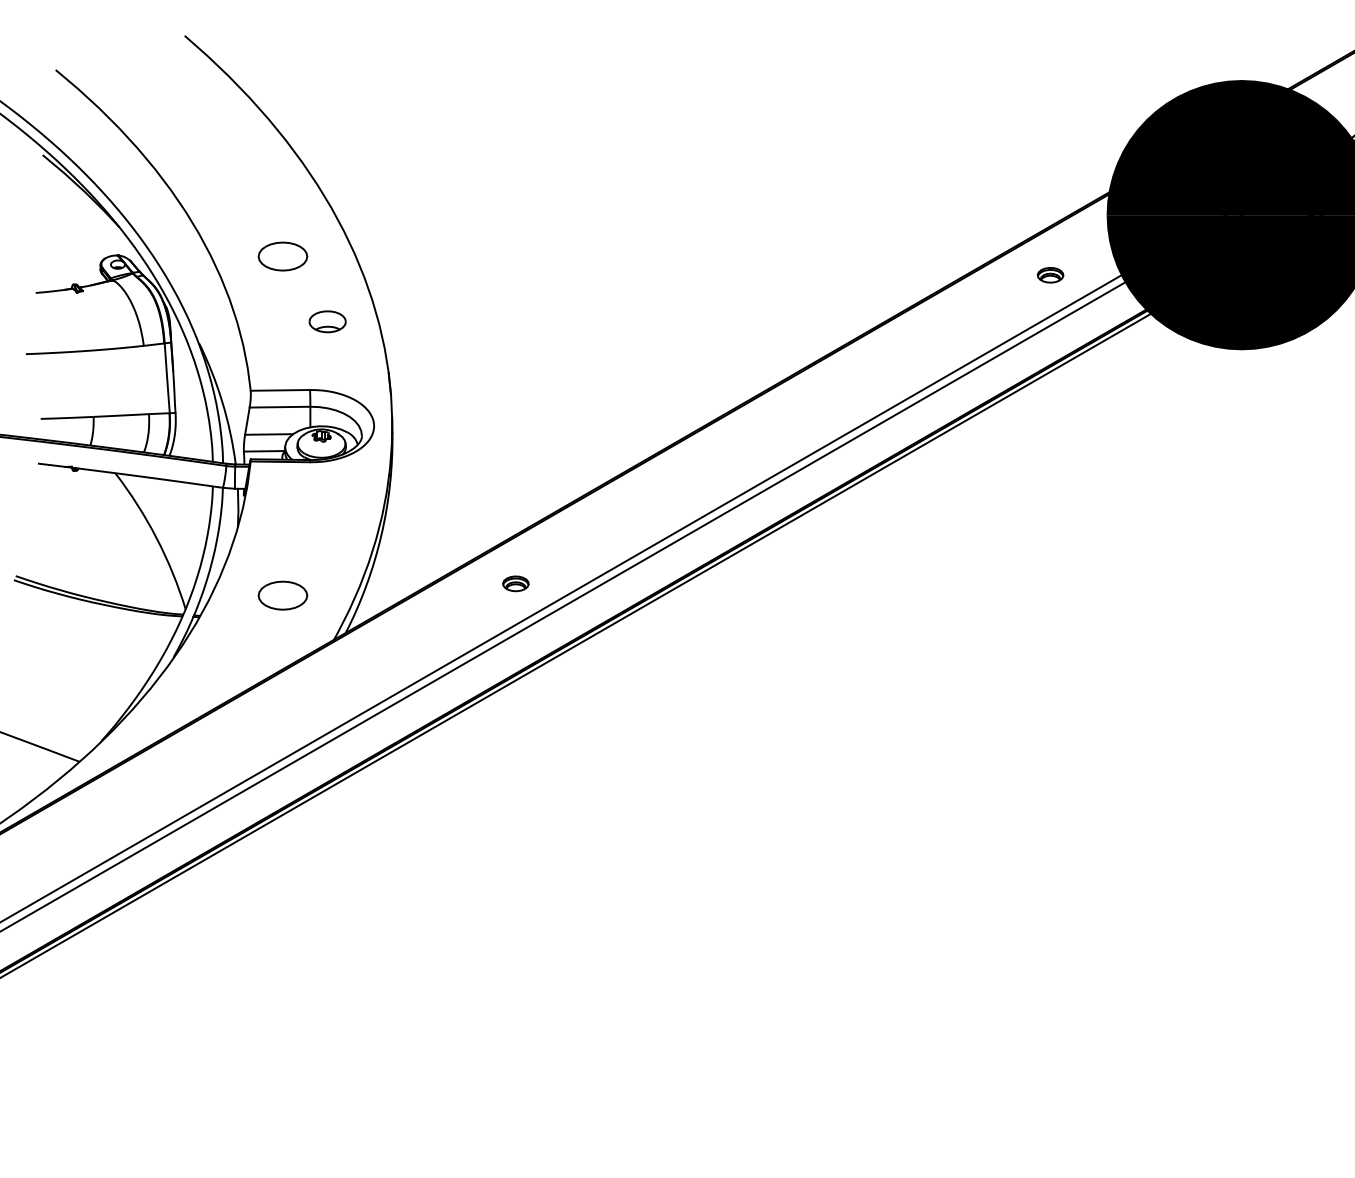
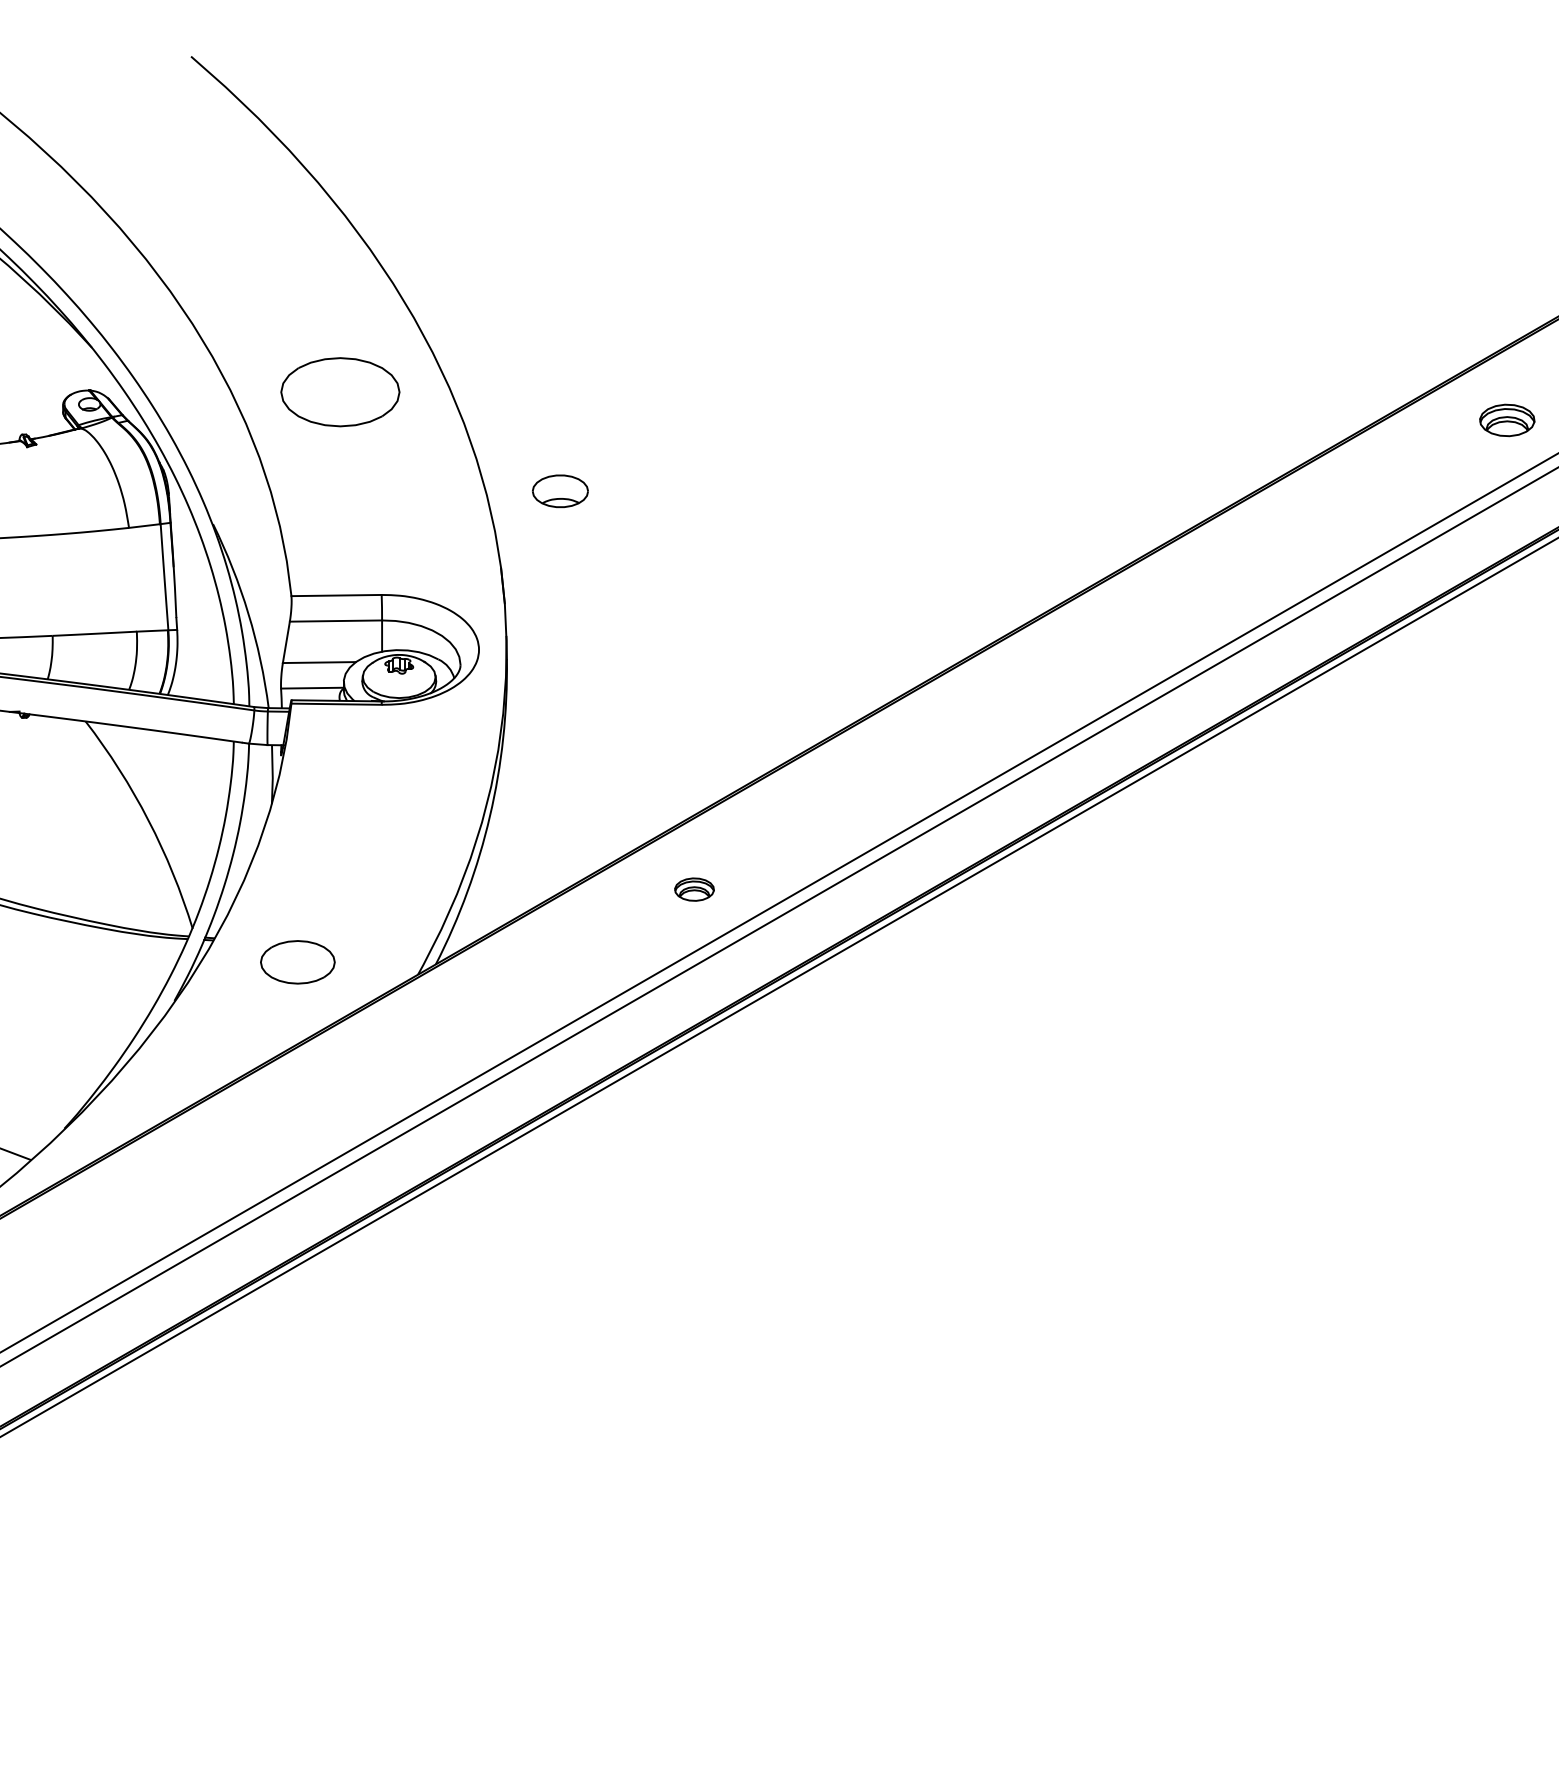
part: (282, 256) -> (339, 392), size x1.6
part: (1050, 275) -> (1507, 420), size x1.4
part: (327, 321) -> (560, 490), moved
part: (282, 595) -> (297, 962), moved

